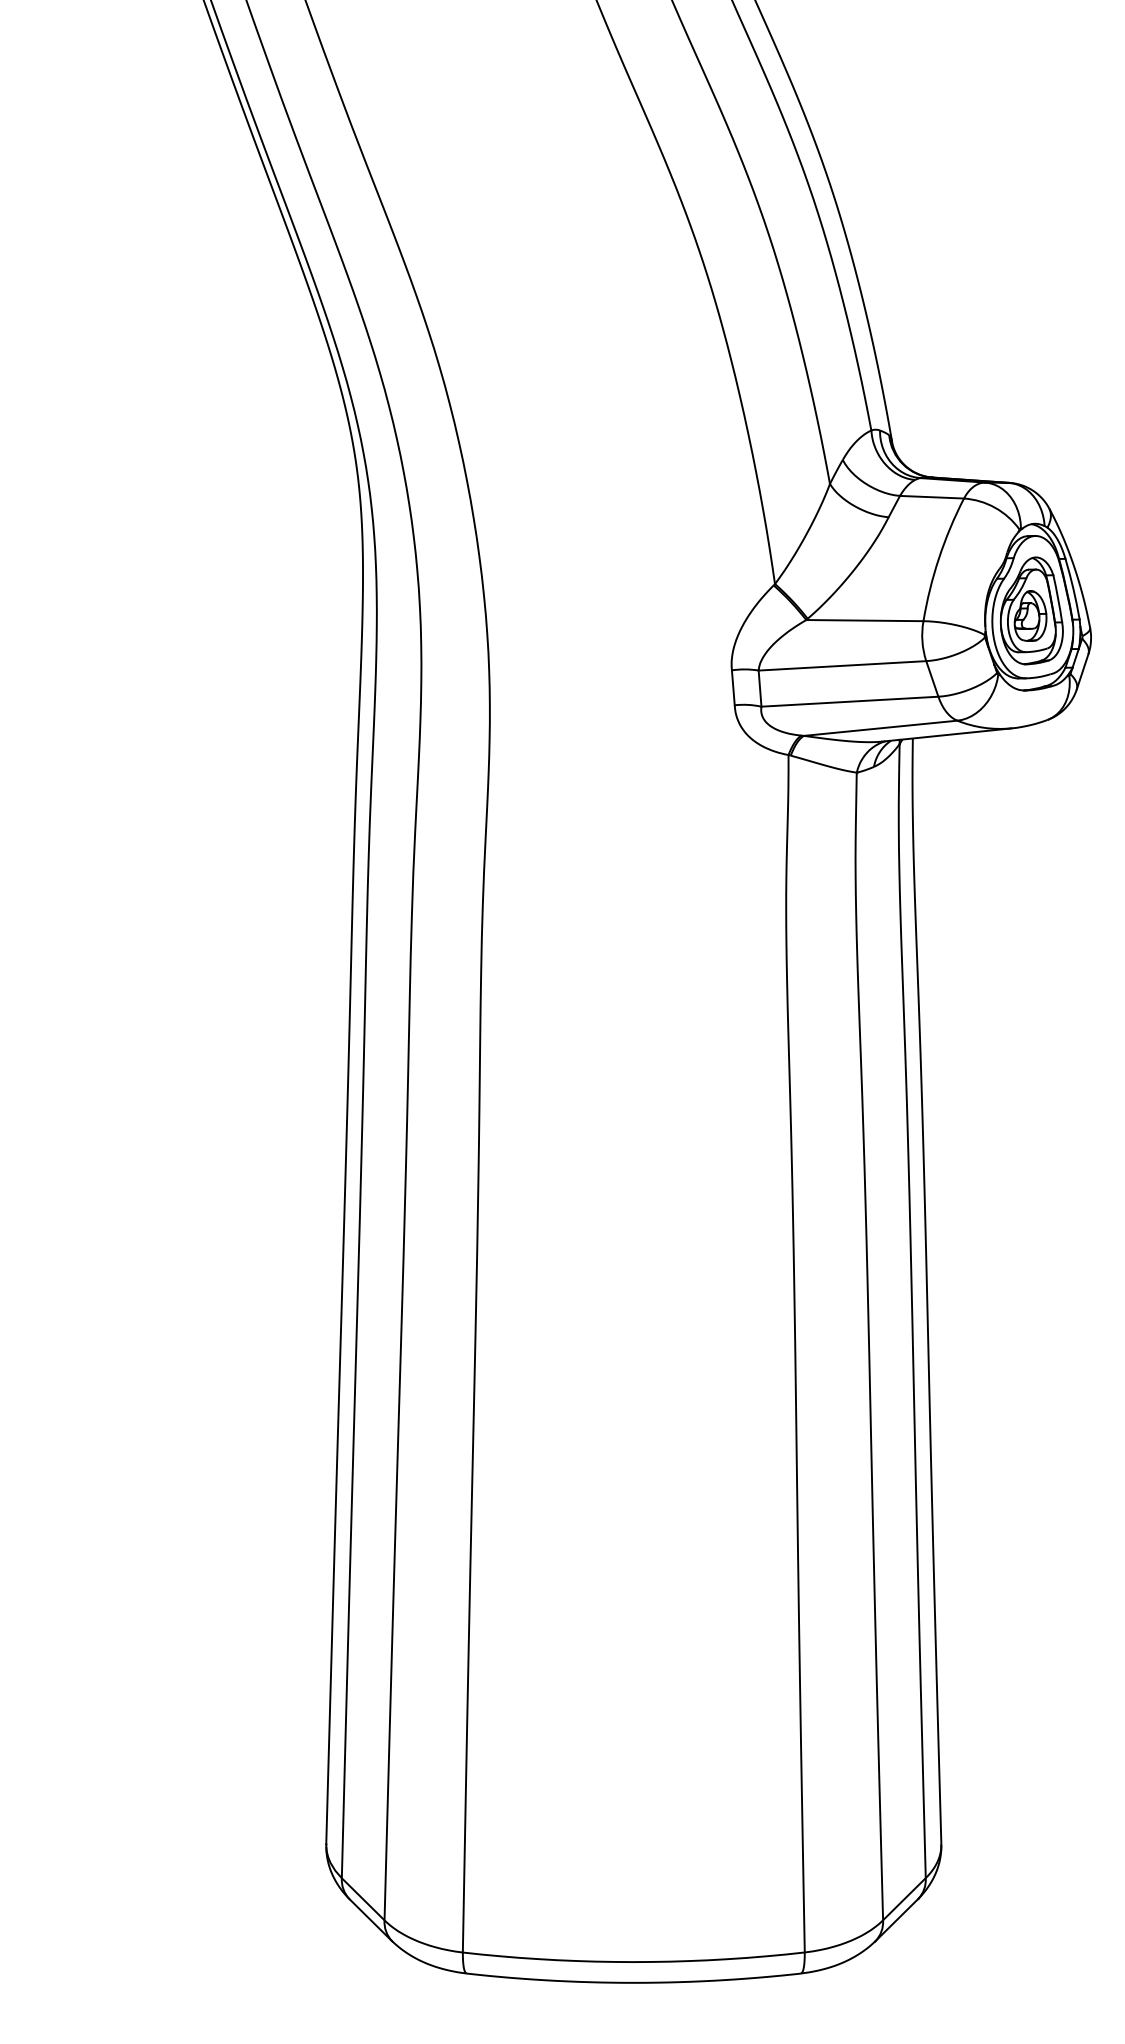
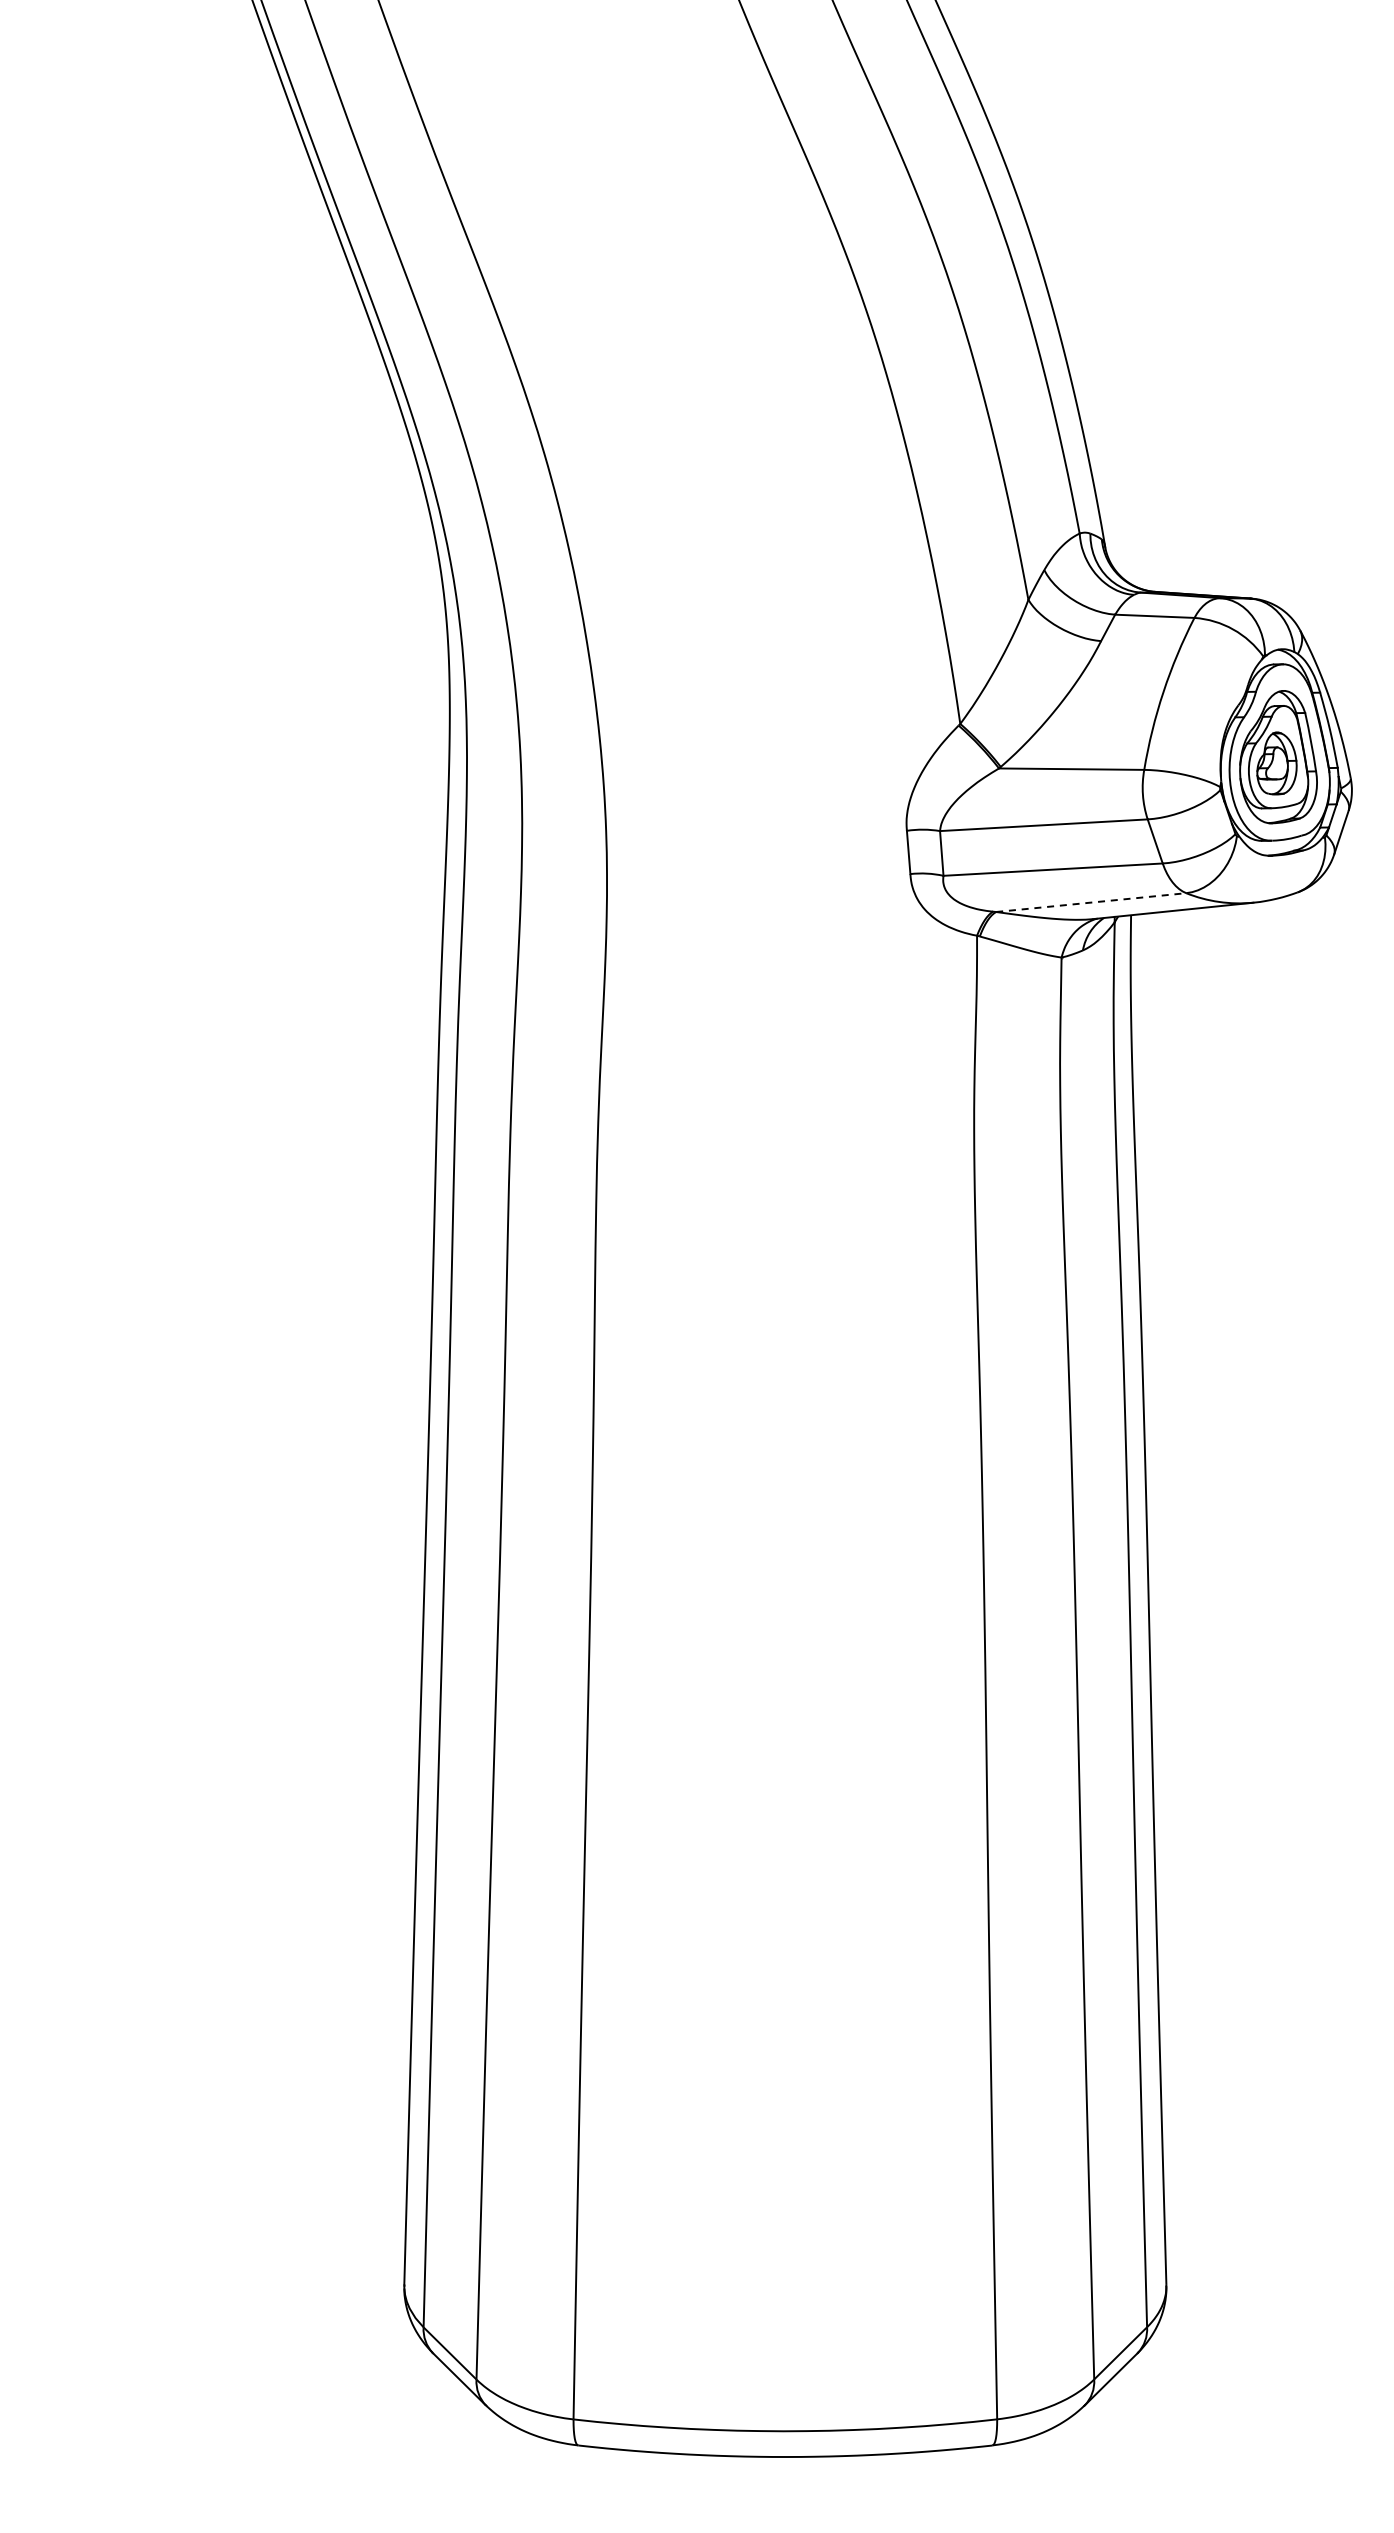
line: (880, 728) -> (1091, 902), solid -> dashed

